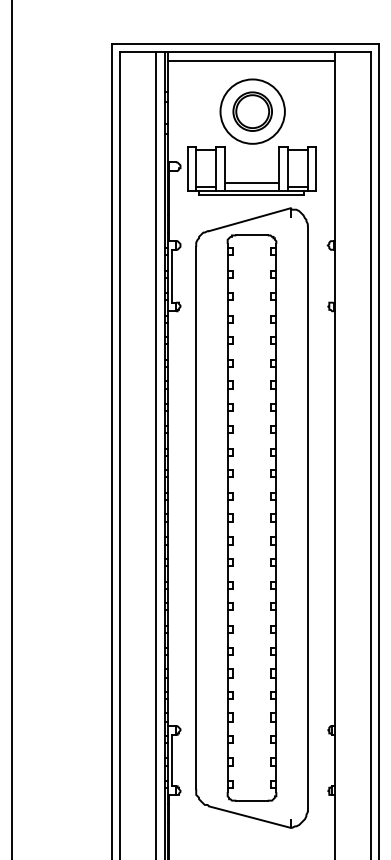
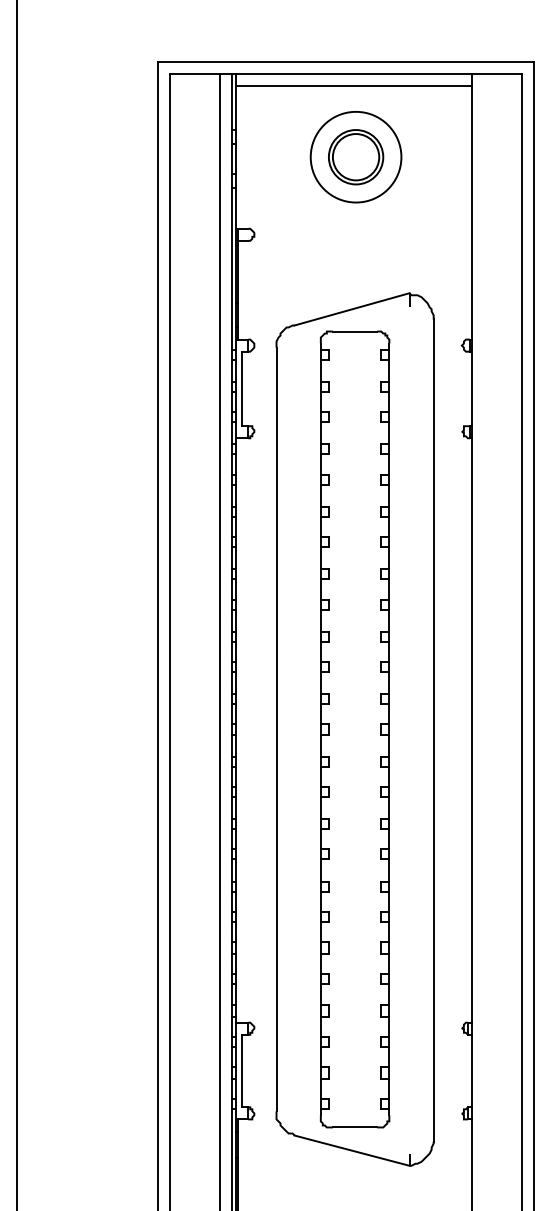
part: (251, 182) -> (354, 256), removed

